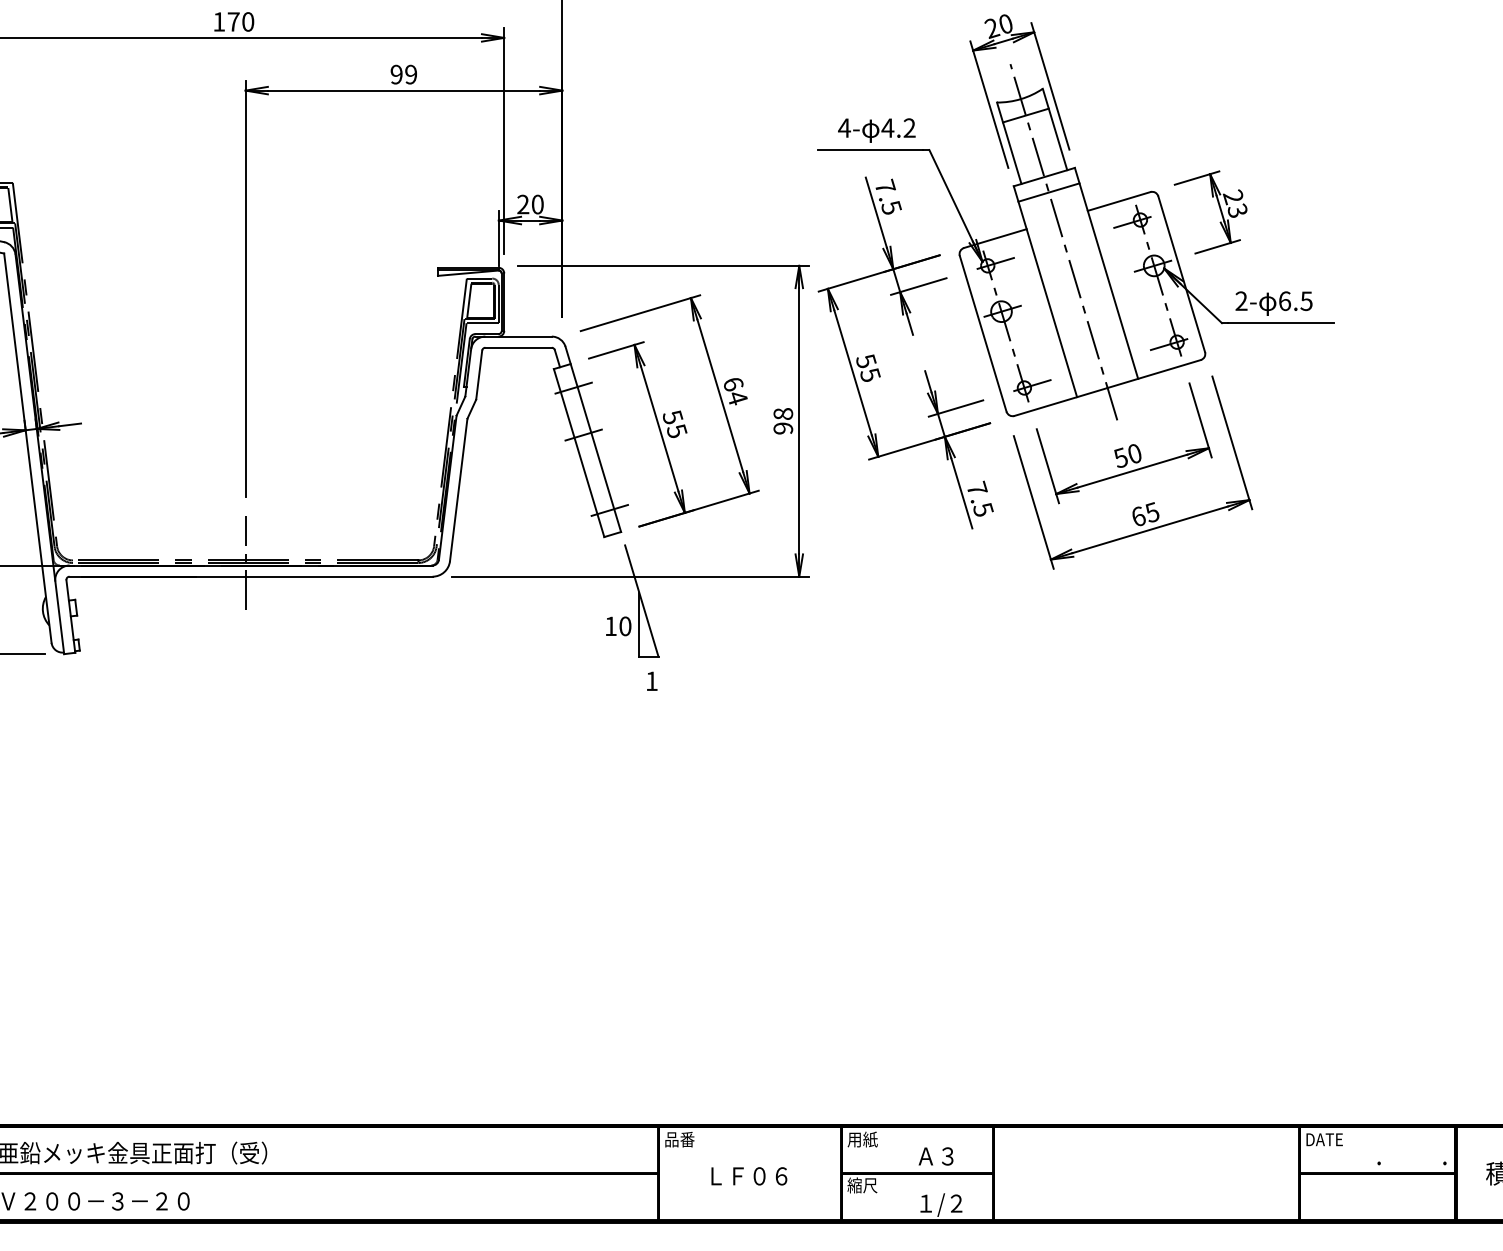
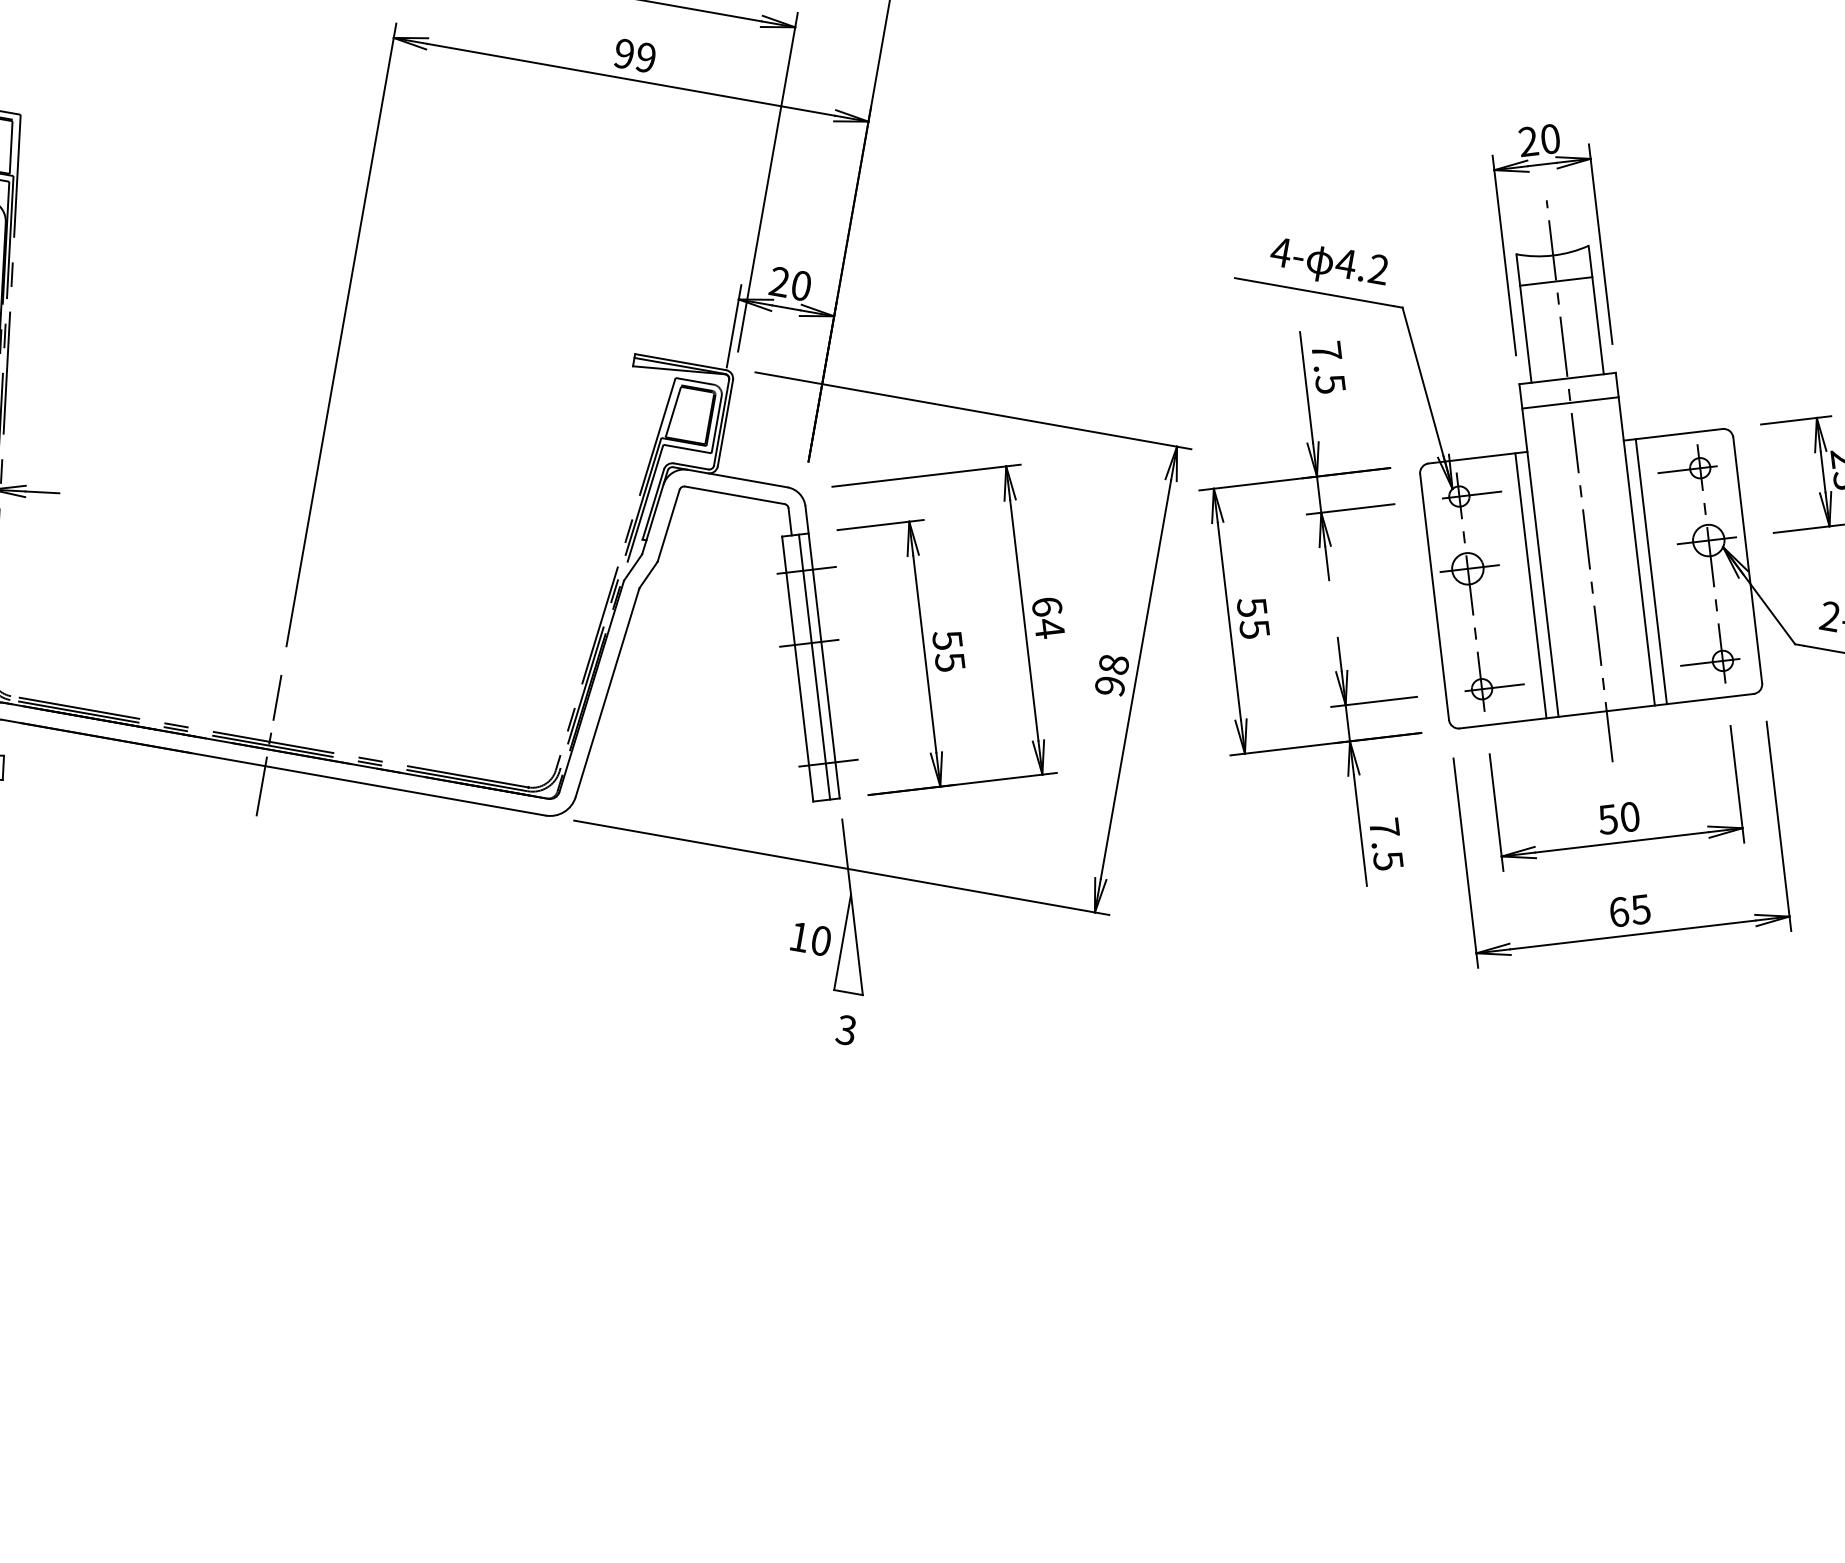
line: (1120, 292) -> (1651, 571), added
line: (1044, 315) -> (1531, 585), added
line: (589, 449) -> (814, 666), added
text: (651, 681) -> (845, 1030), 1 -> 3

